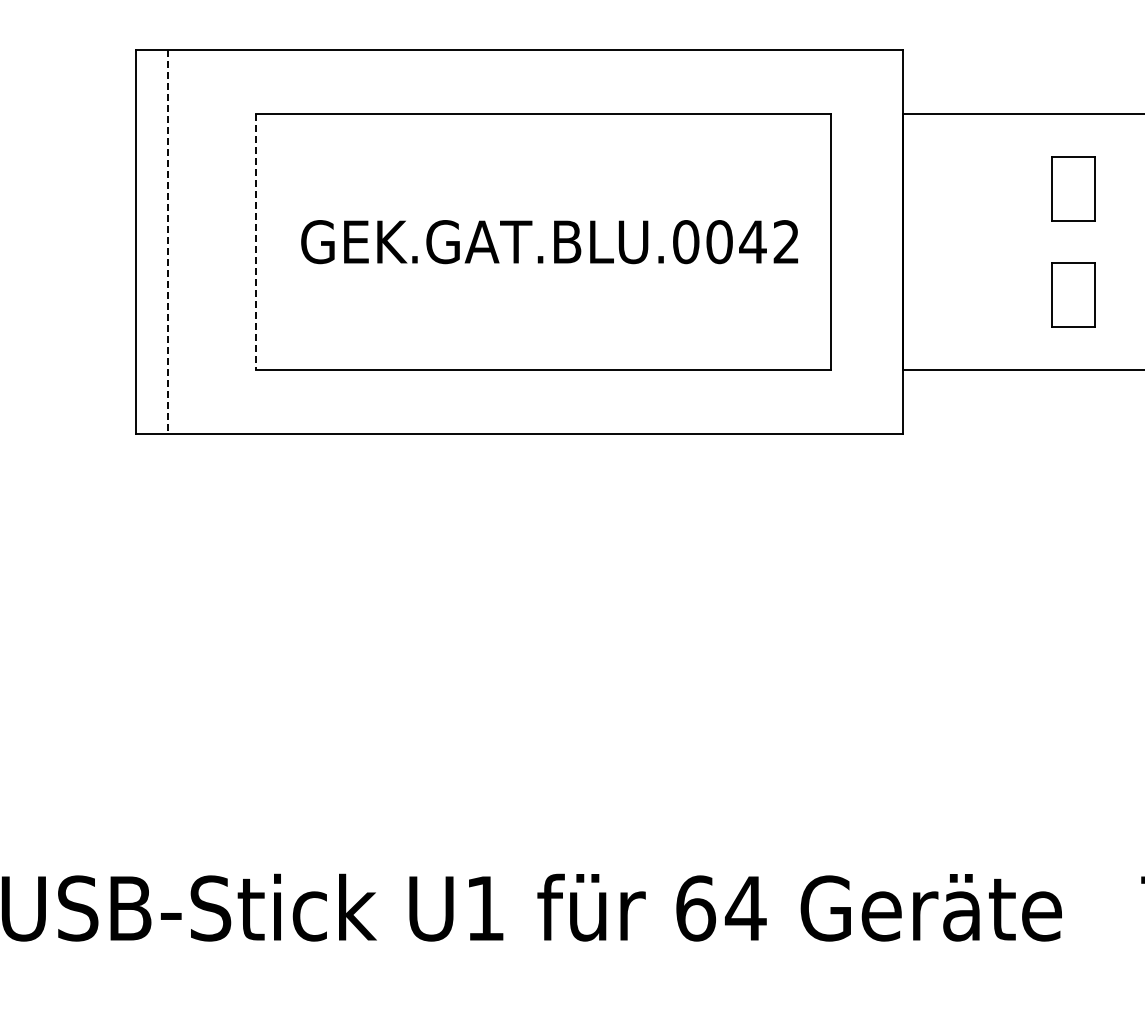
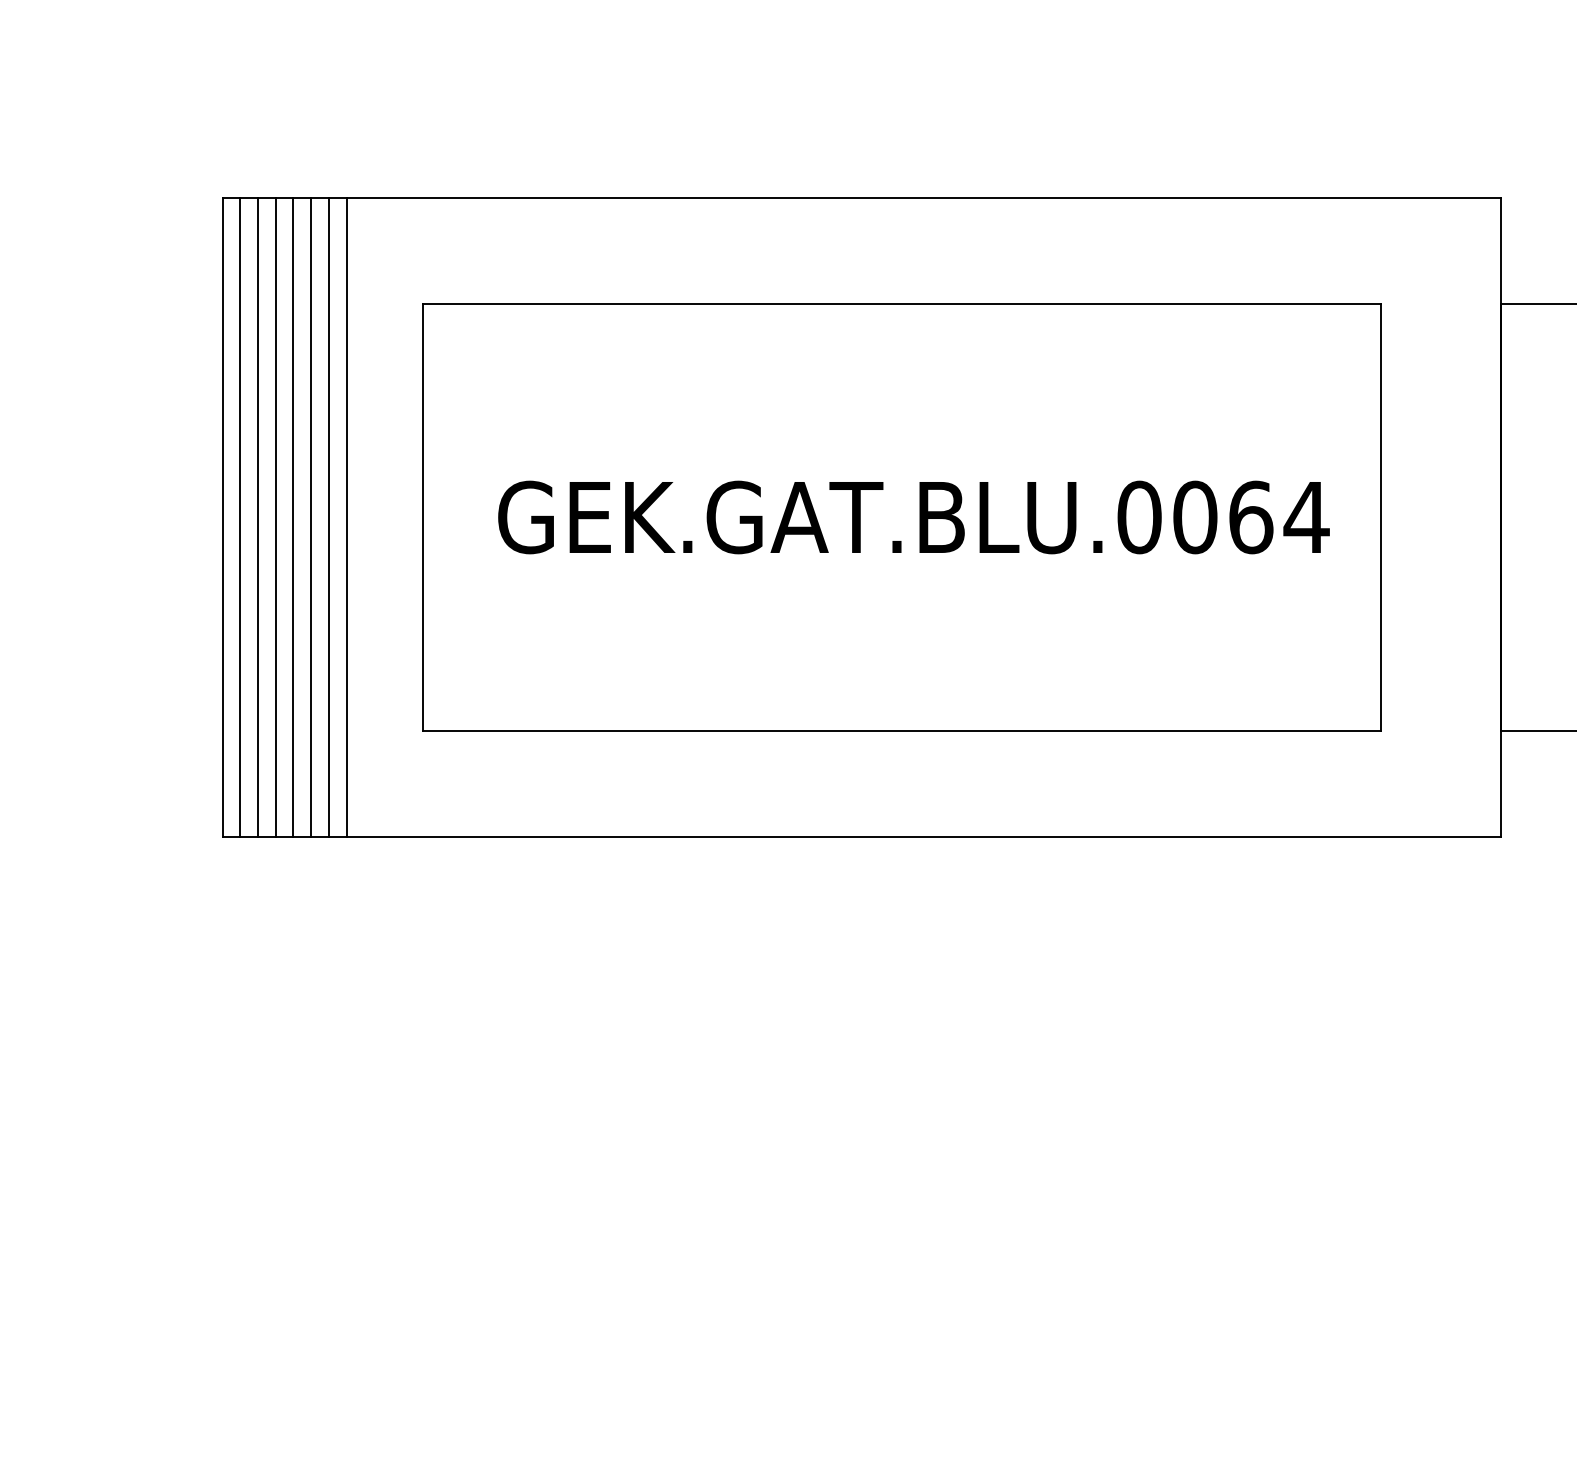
line: (146, 241) -> (240, 516), added
line: (156, 241) -> (257, 516), added
line: (178, 241) -> (293, 516), added
line: (188, 241) -> (310, 516), added
line: (199, 241) -> (328, 516), added
line: (210, 241) -> (347, 516), added
line: (167, 242) -> (275, 518), dashed -> solid
line: (255, 242) -> (422, 518), dashed -> solid
text: (769, 242) -> (1278, 518), GEK.GAT.BLU.0042 -> GEK.GAT.BLU.0064

